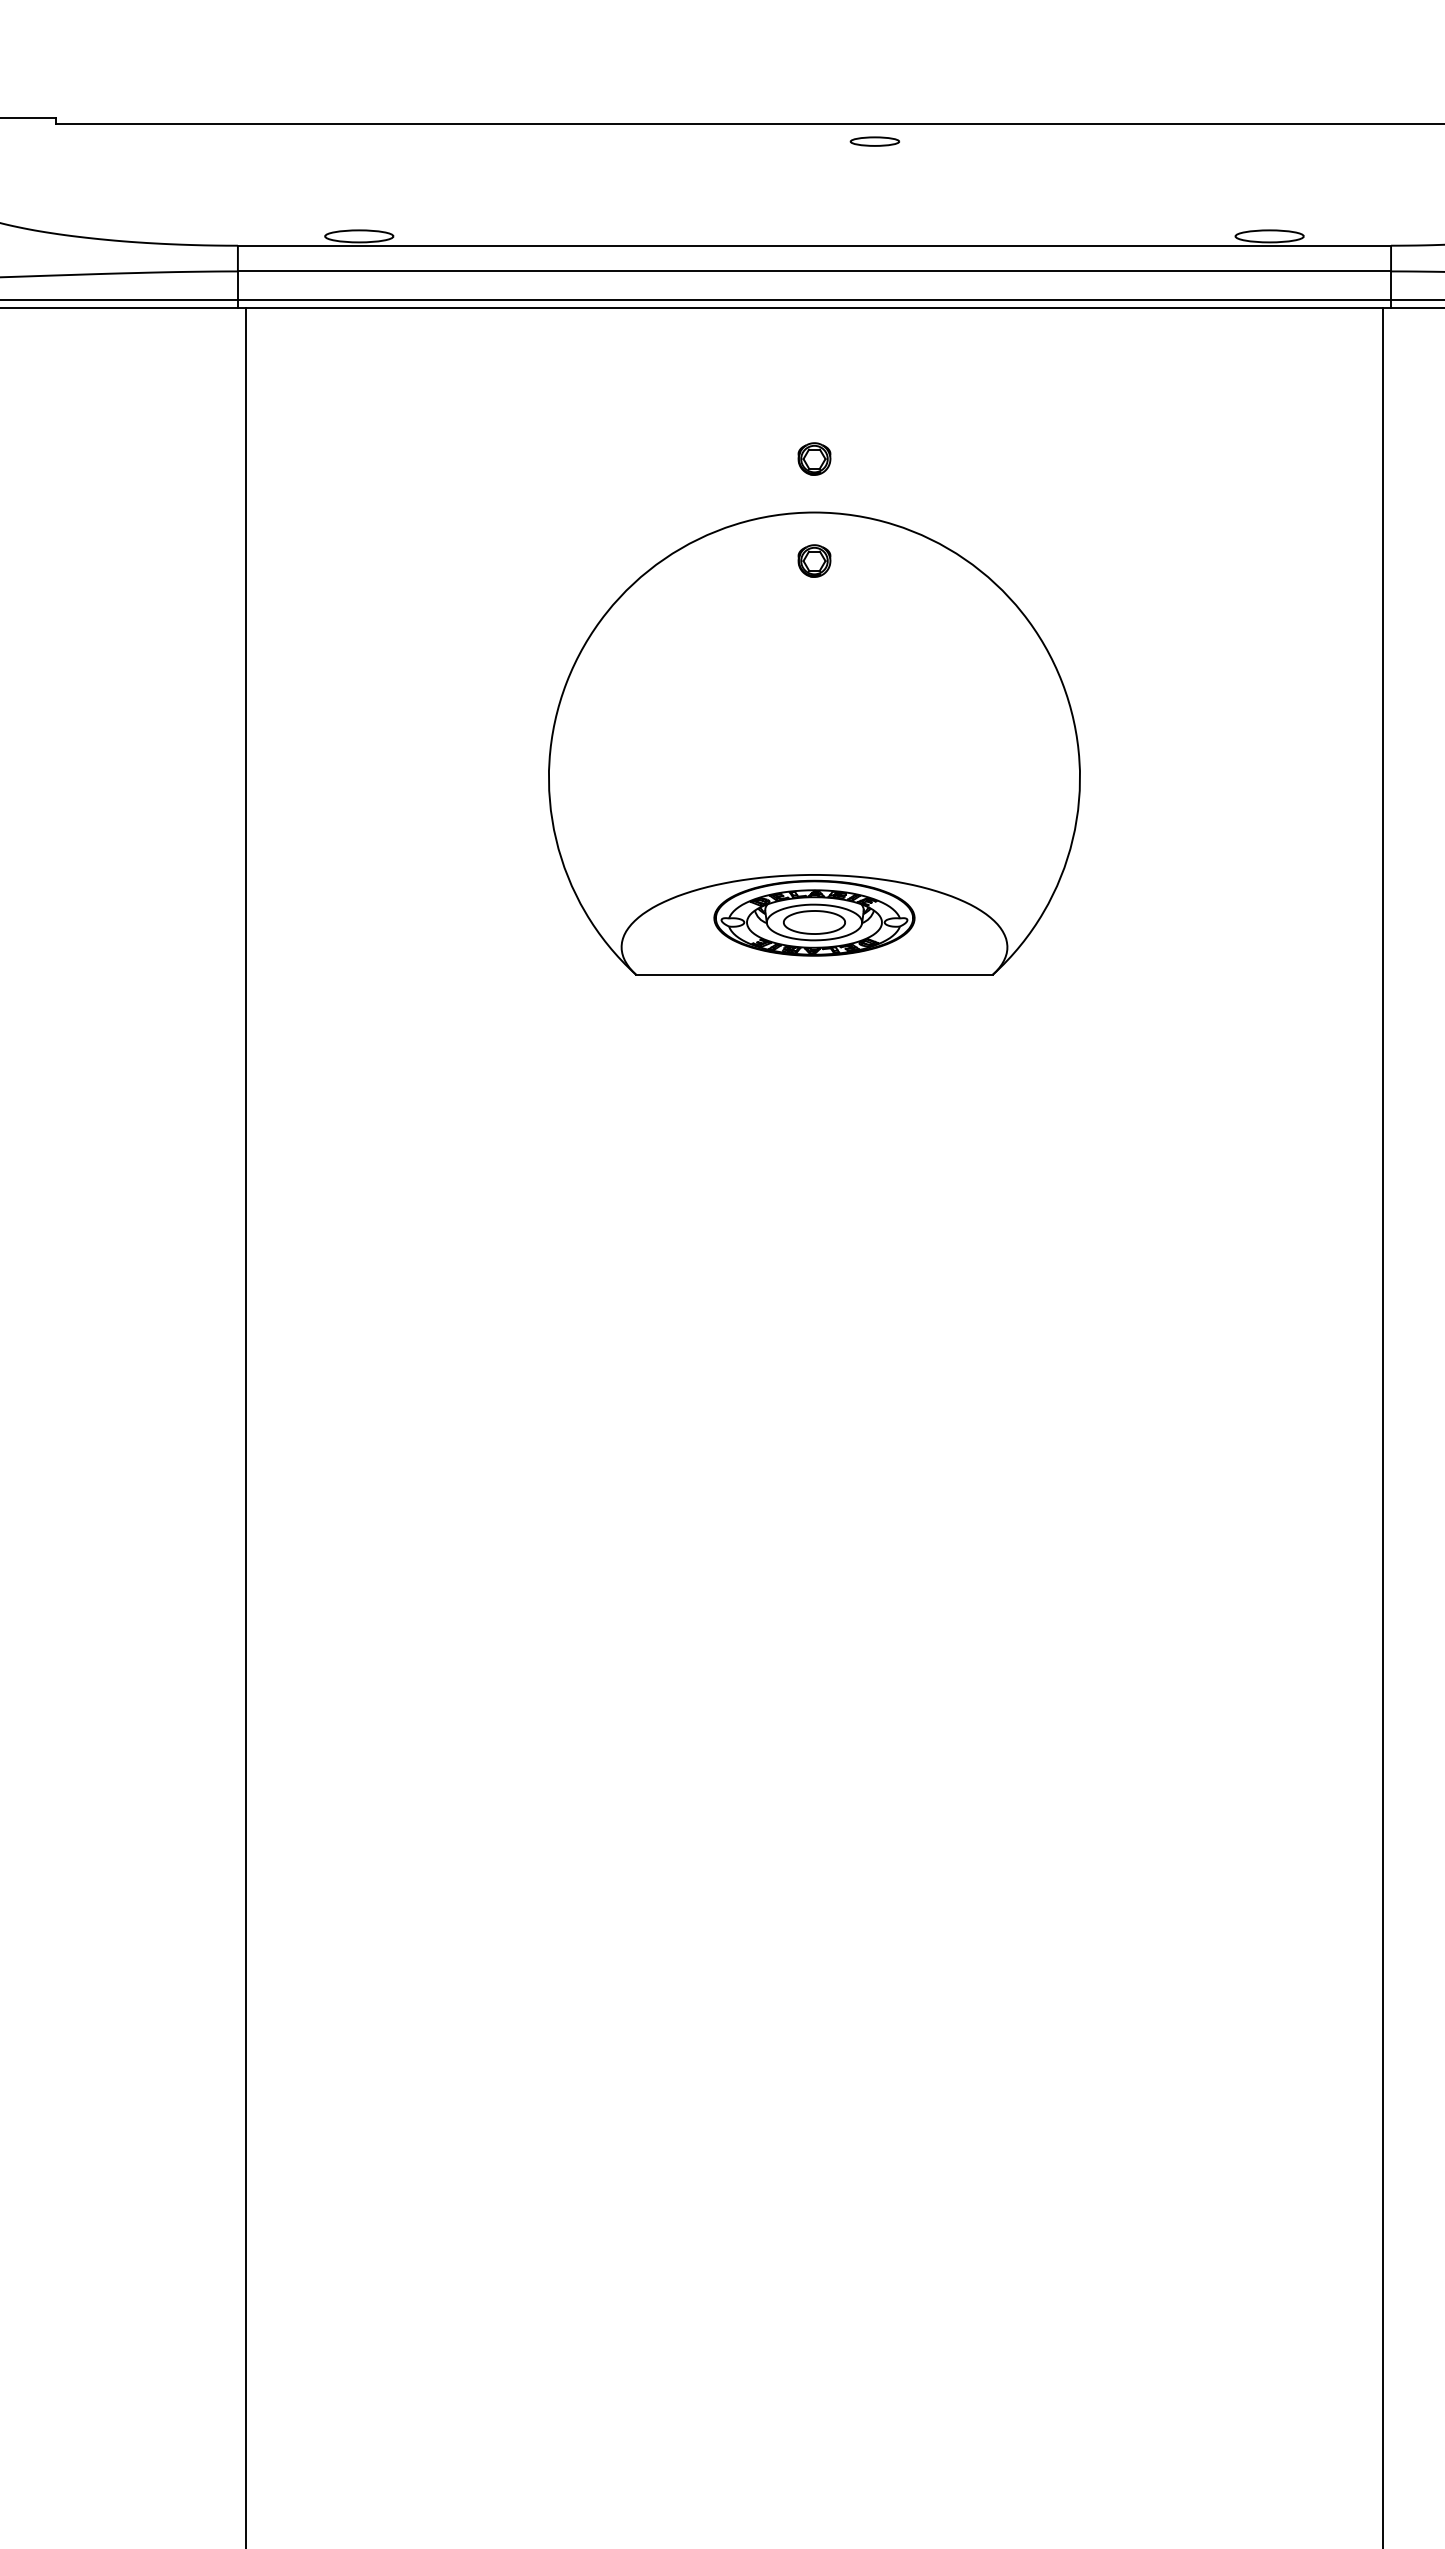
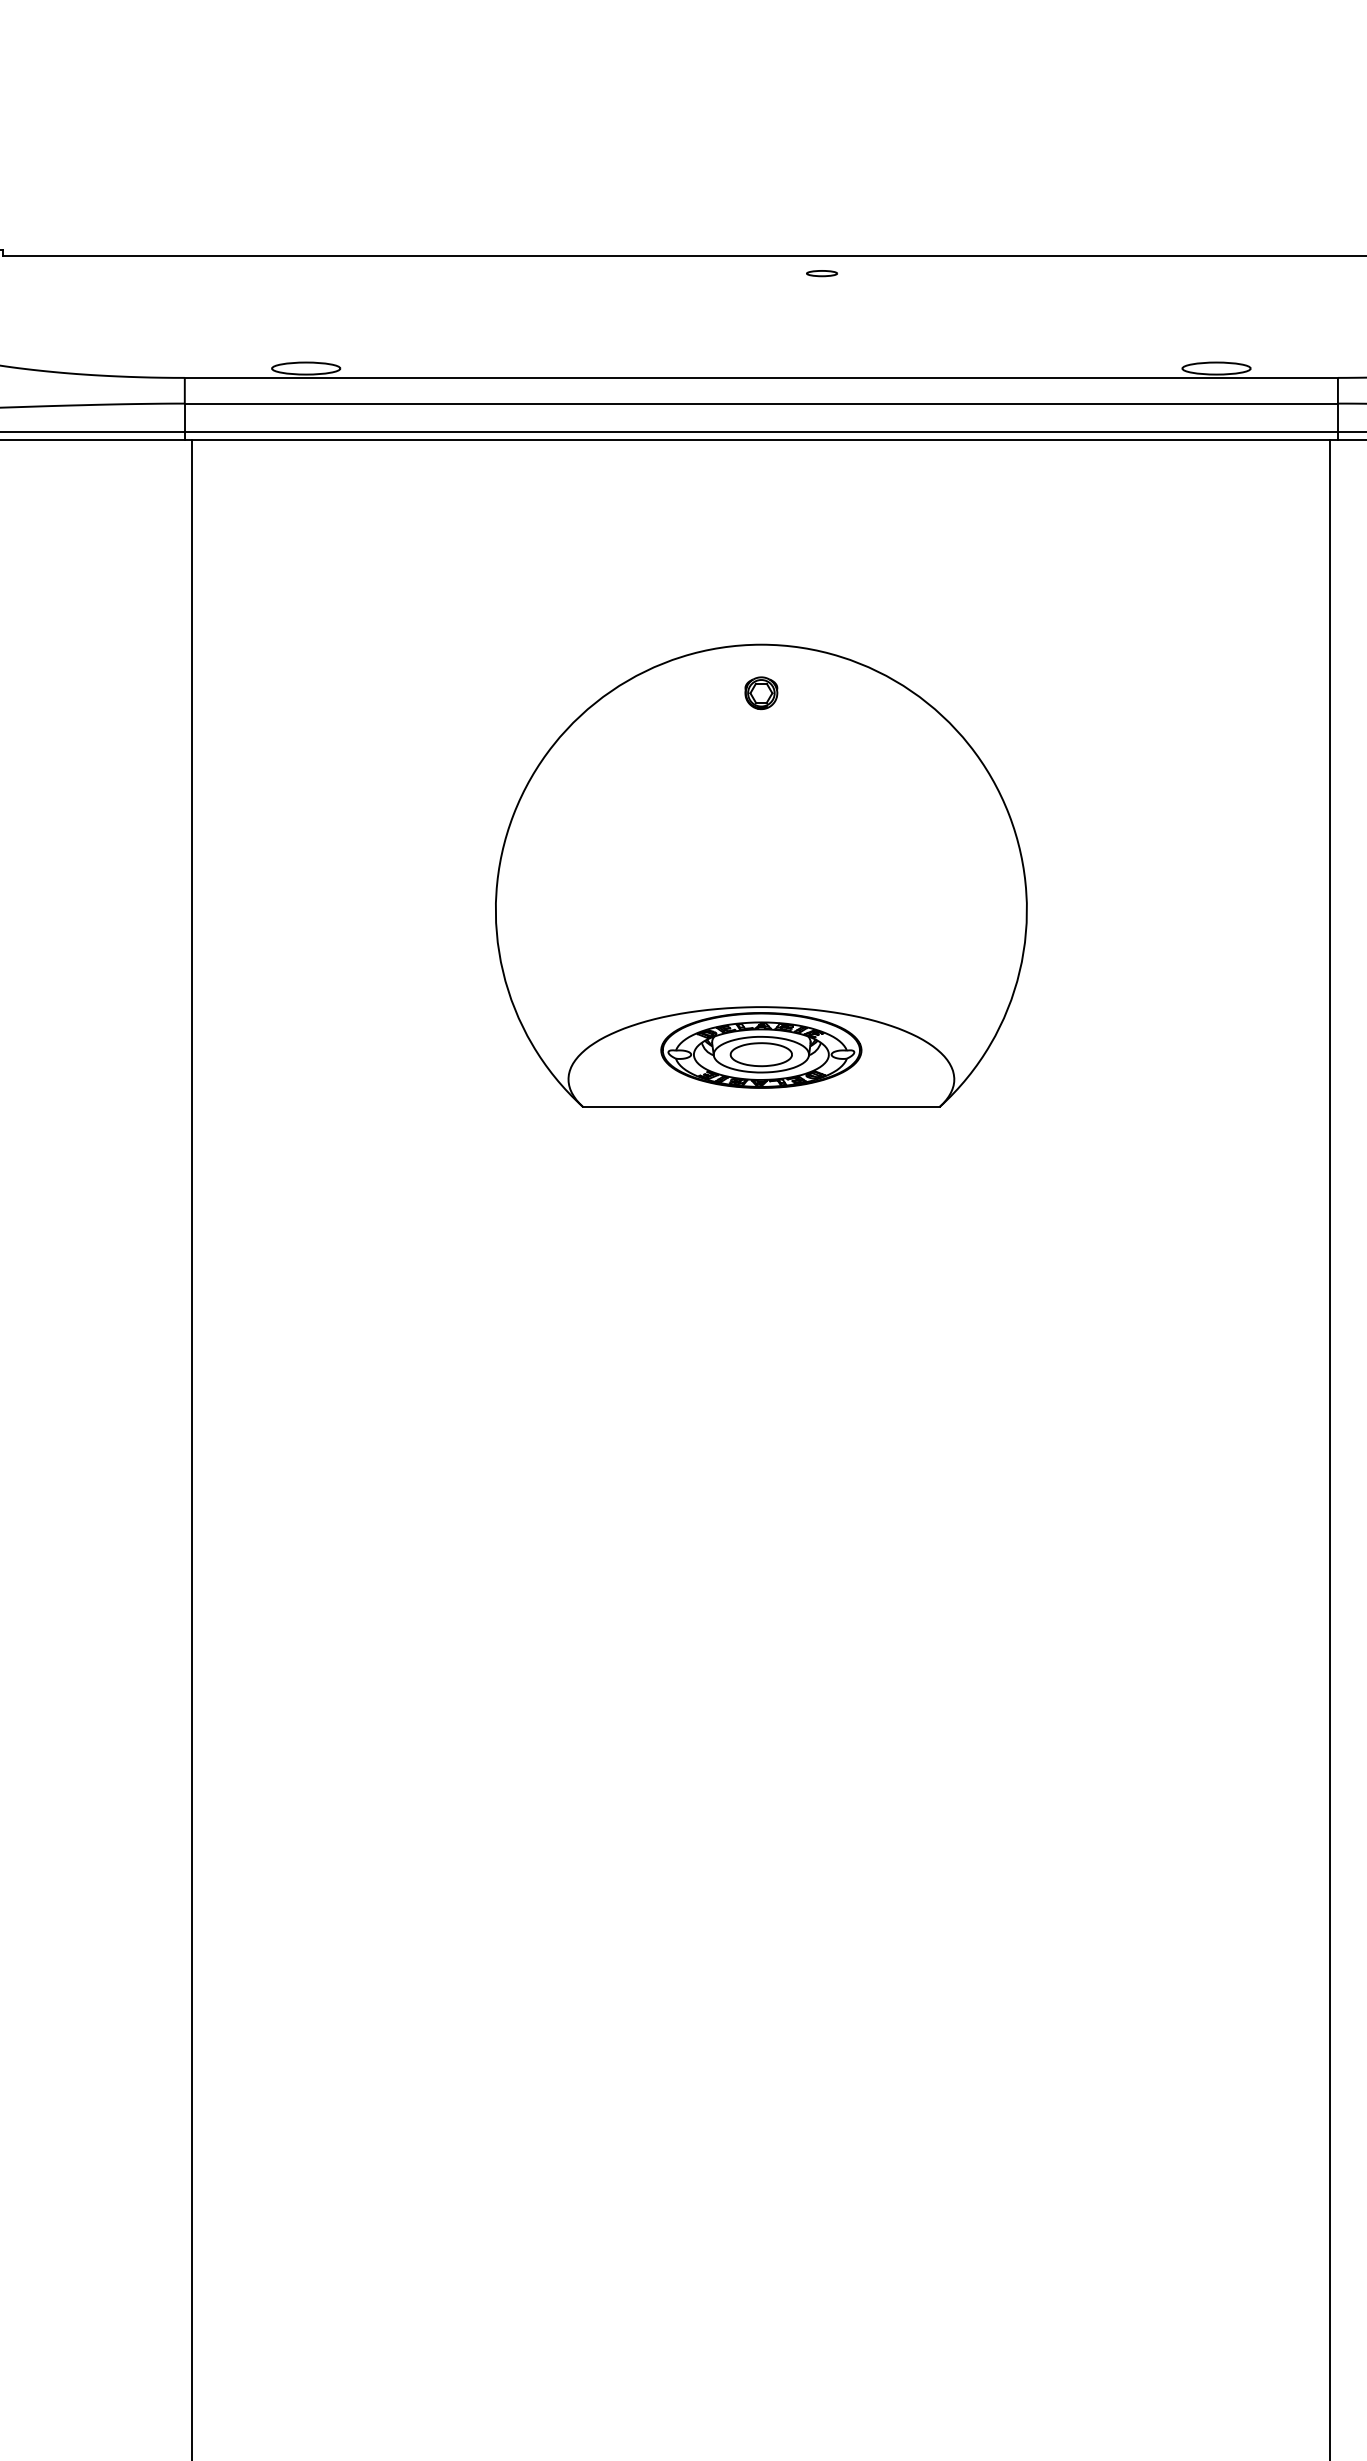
part: (875, 140) -> (822, 272), size x0.62
part: (814, 458) -> (761, 590), removed

